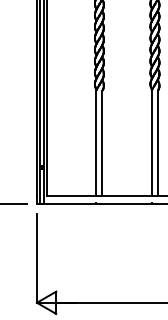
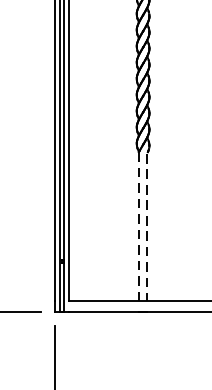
line: (96, 143) -> (138, 227), solid -> dashed
line: (102, 144) -> (147, 228), solid -> dashed

